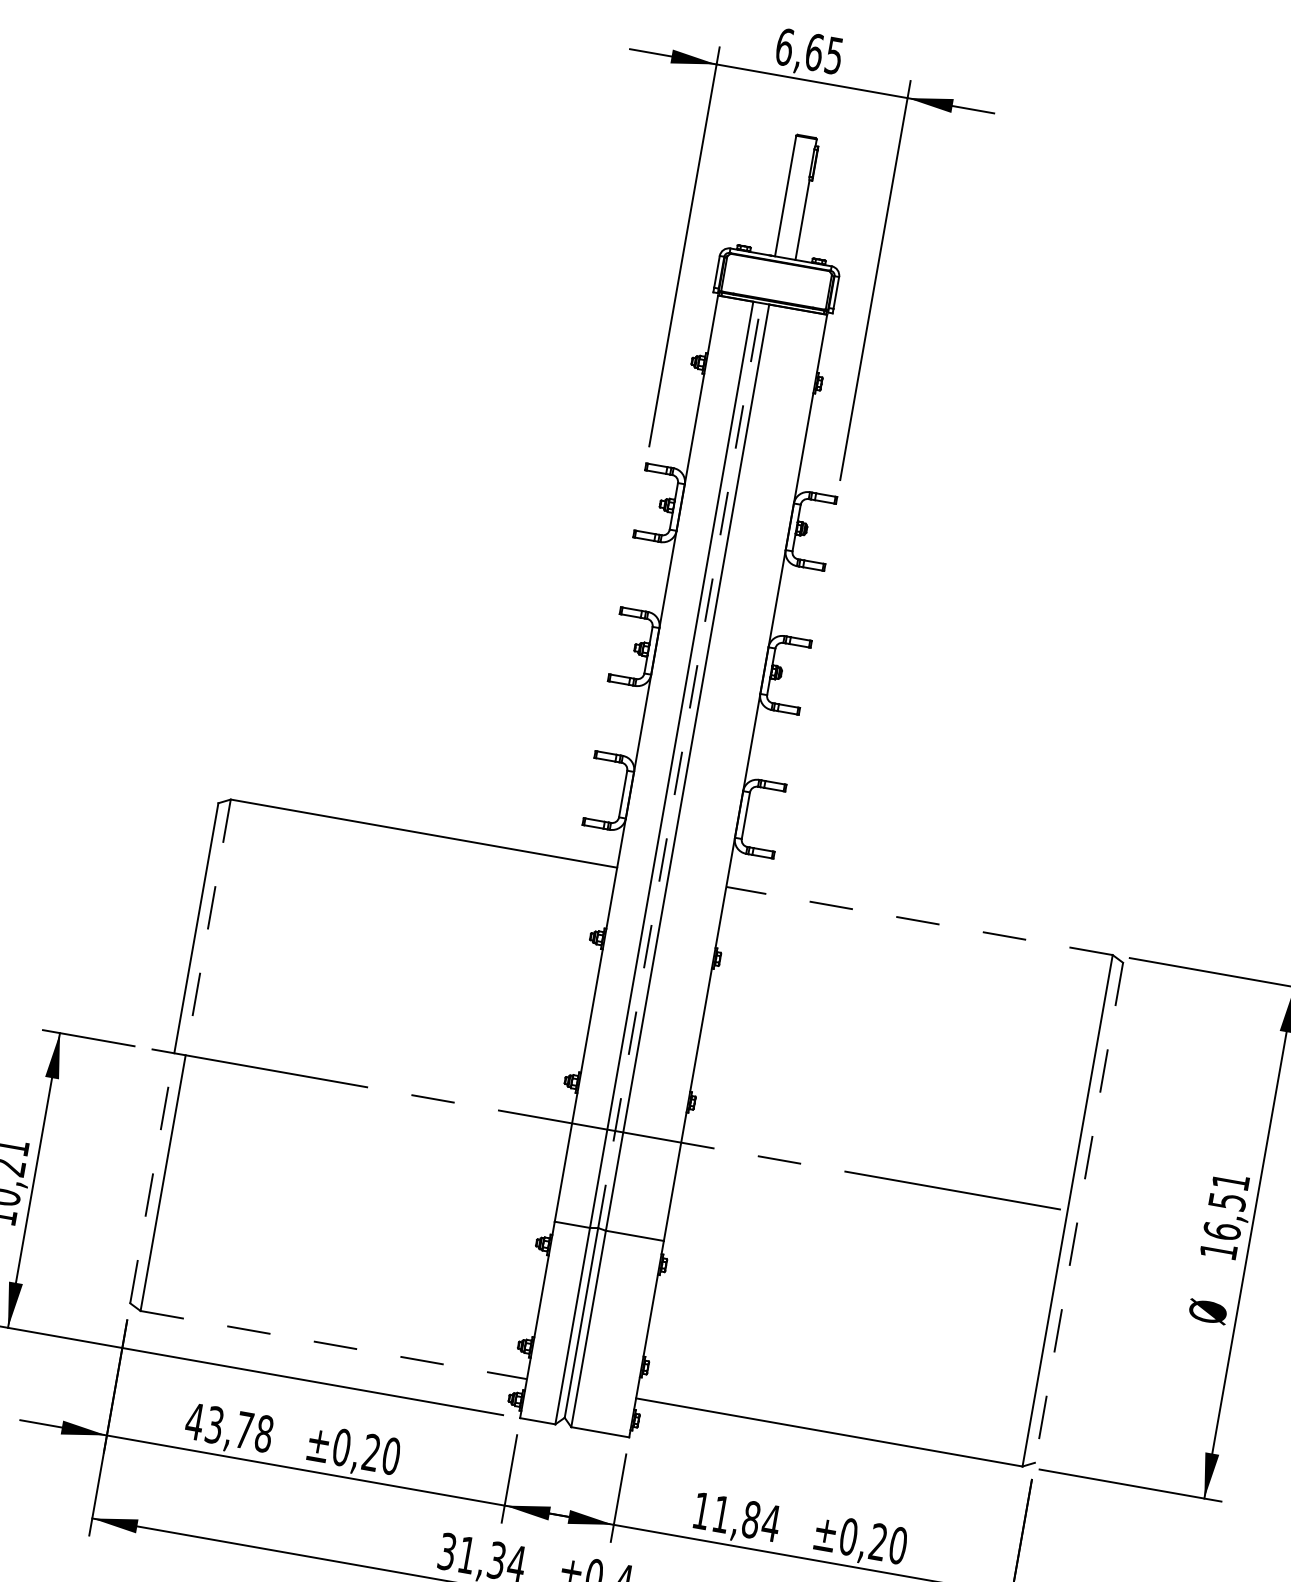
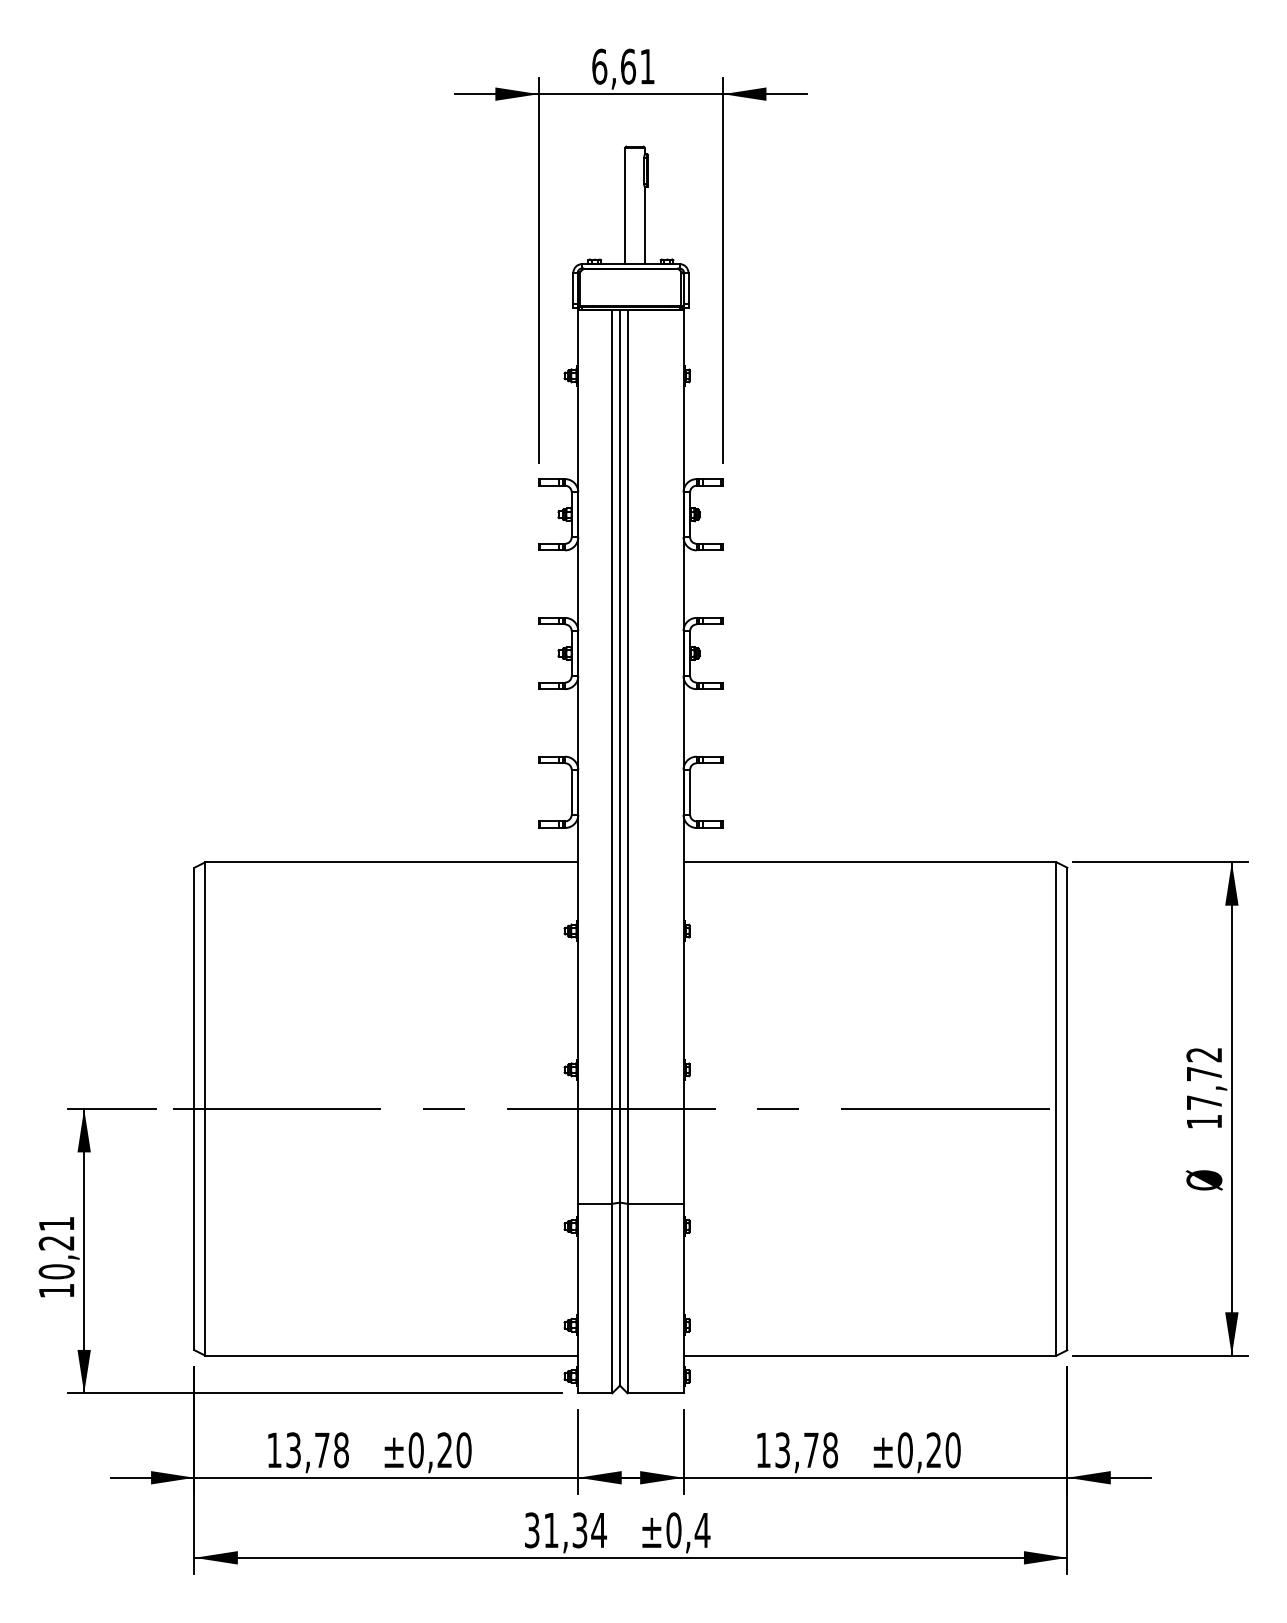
text: (834, 55) -> (647, 66), 6,65 -> 6,61
line: (679, 764) -> (619, 755), dashed -> solid
line: (918, 921) -> (869, 862), dashed -> solid
line: (208, 928) -> (205, 986), dashed -> solid
line: (152, 1178) -> (194, 1229), dashed -> solid
text: (1226, 1207) -> (1204, 1079), 16,51 -> 17,72
line: (1079, 1213) -> (1067, 1109), dashed -> solid
line: (334, 1344) -> (392, 1355), dashed -> solid
text: (195, 1420) -> (274, 1449), 43,78 -> 13,78
text: (746, 1519) -> (806, 1450), 11,84 -> 13,78

